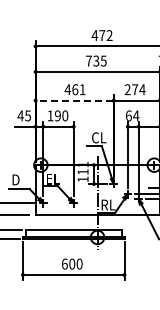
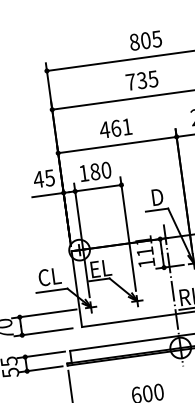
text: (101, 35) -> (144, 40), 472 -> 805
line: (74, 100) -> (117, 144), dashed -> solid
text: (57, 115) -> (94, 171), 190 -> 180
text: (99, 137) -> (162, 195), CL -> D
text: (19, 179) -> (50, 276), D -> CL

